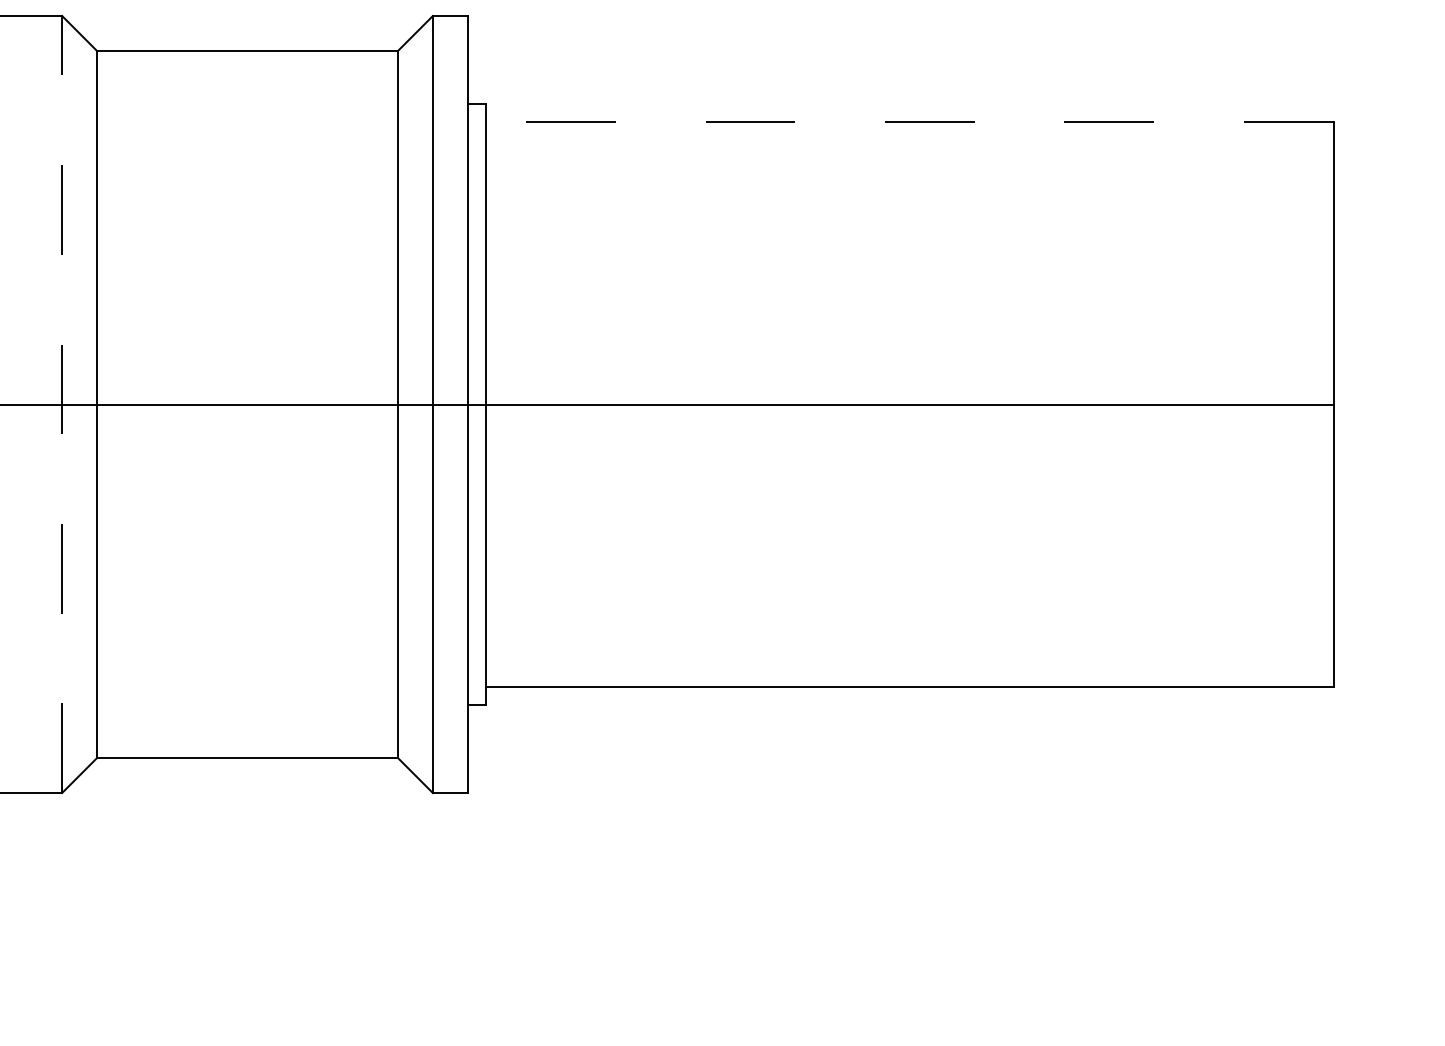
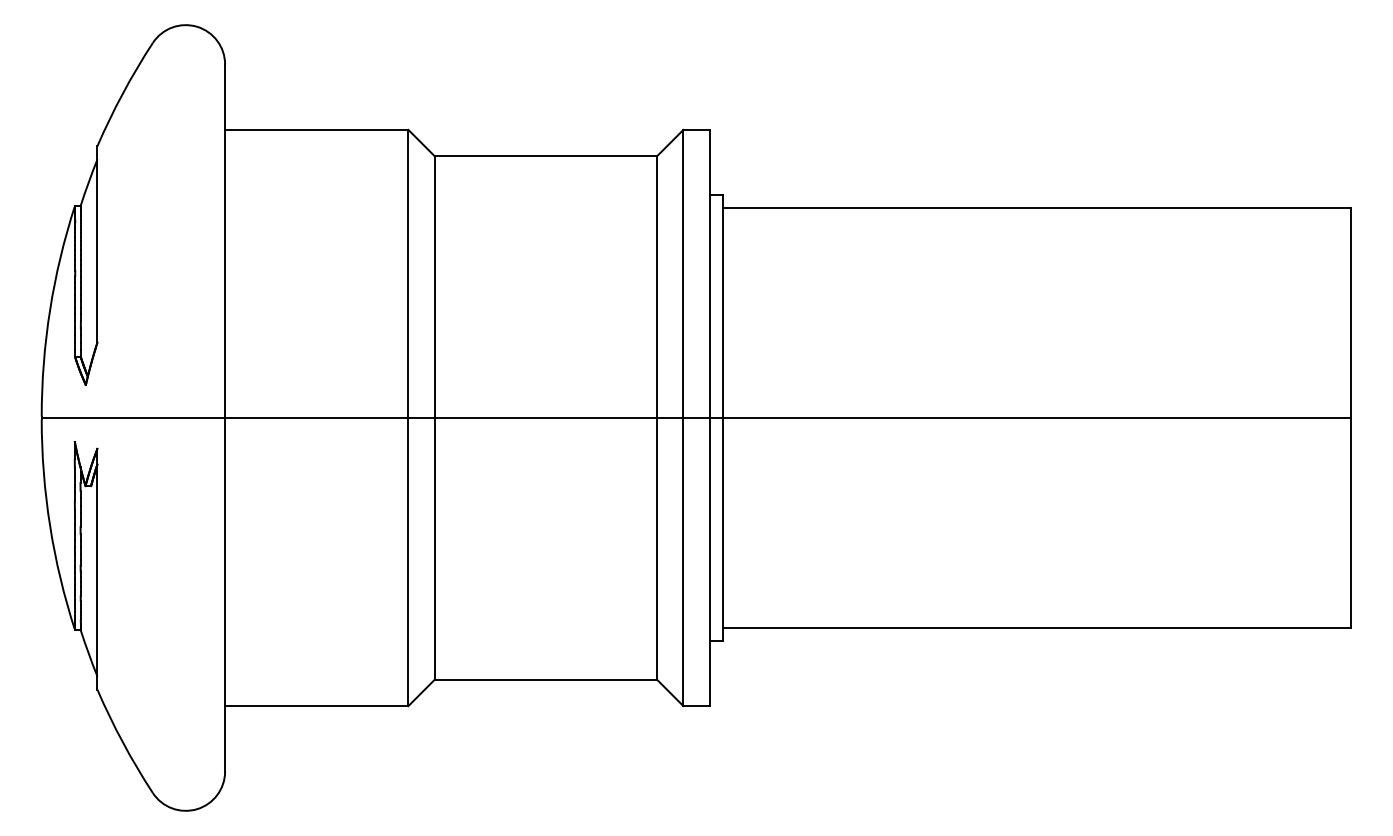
line: (909, 121) -> (1036, 208), dashed -> solid
line: (62, 403) -> (408, 417), dashed -> solid

